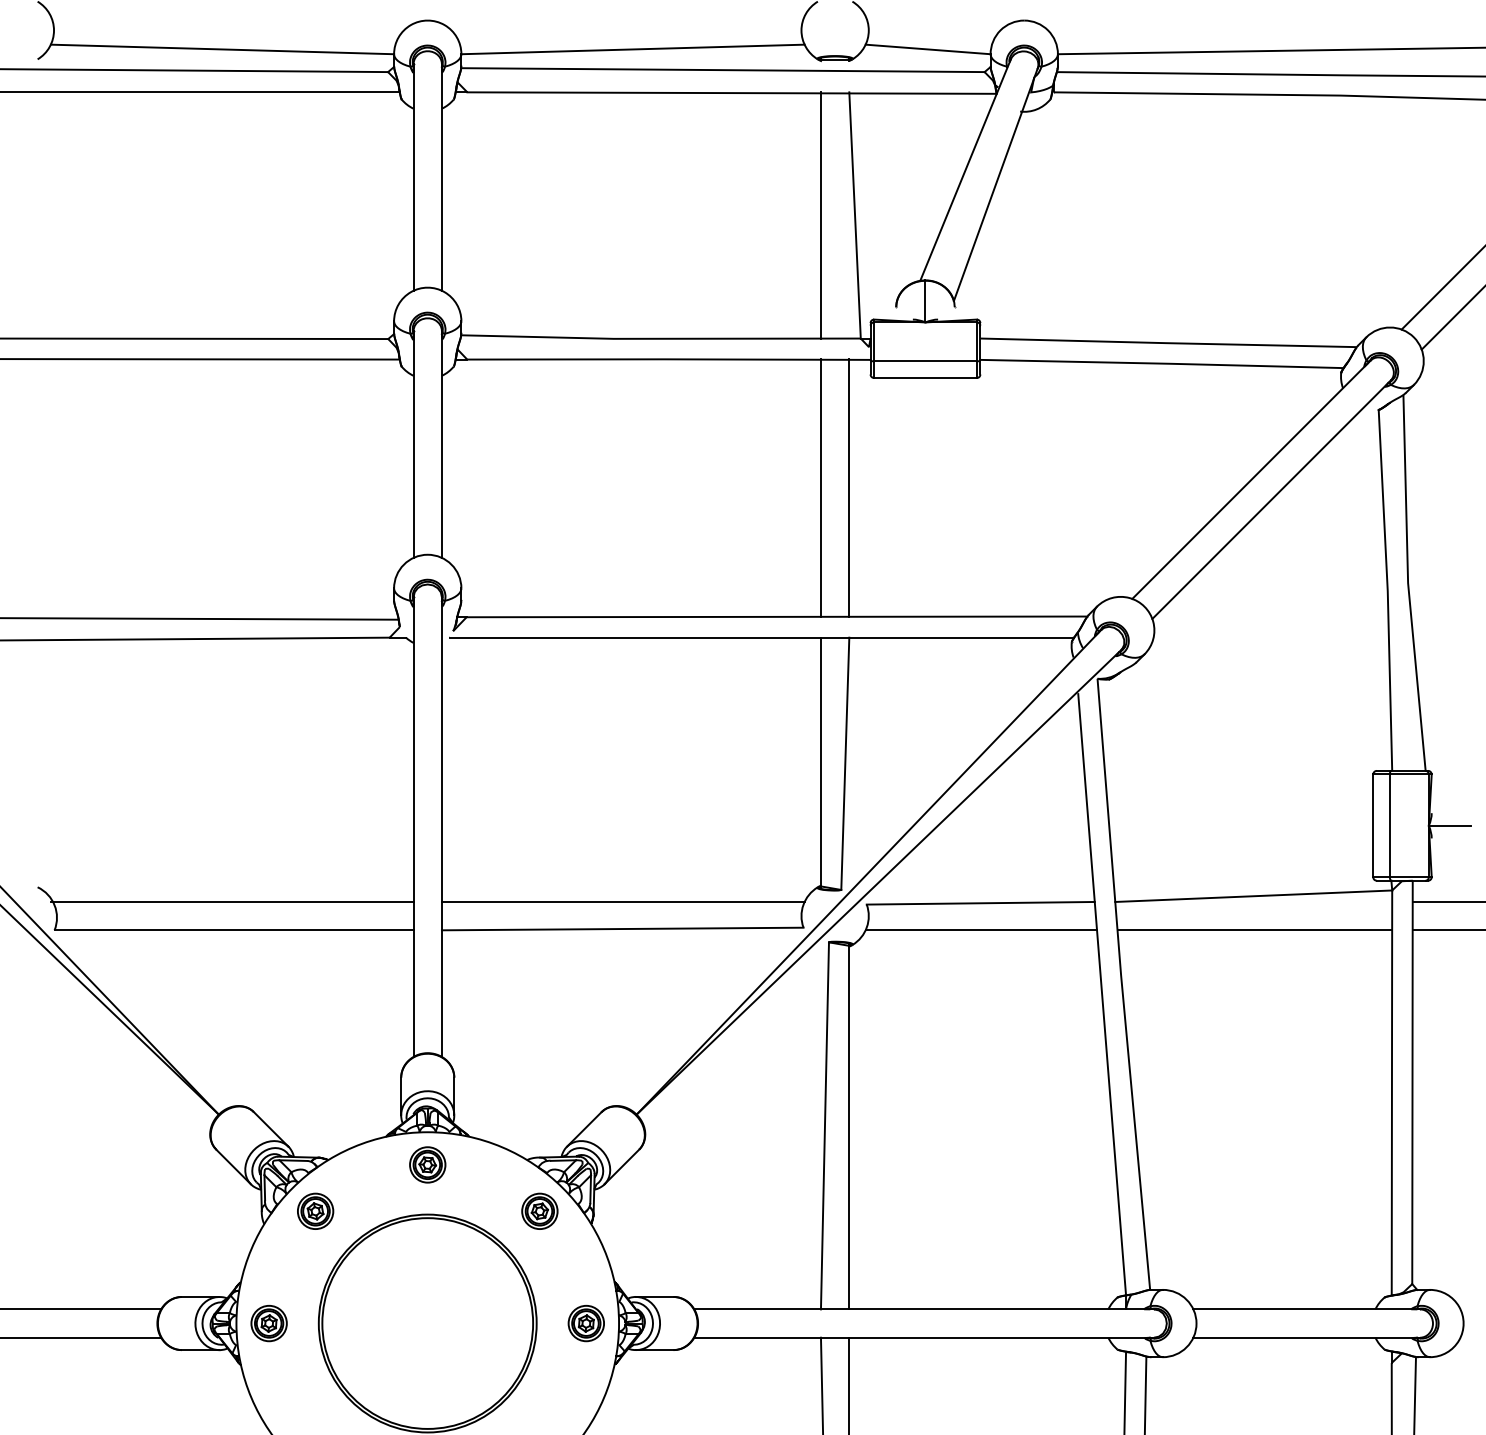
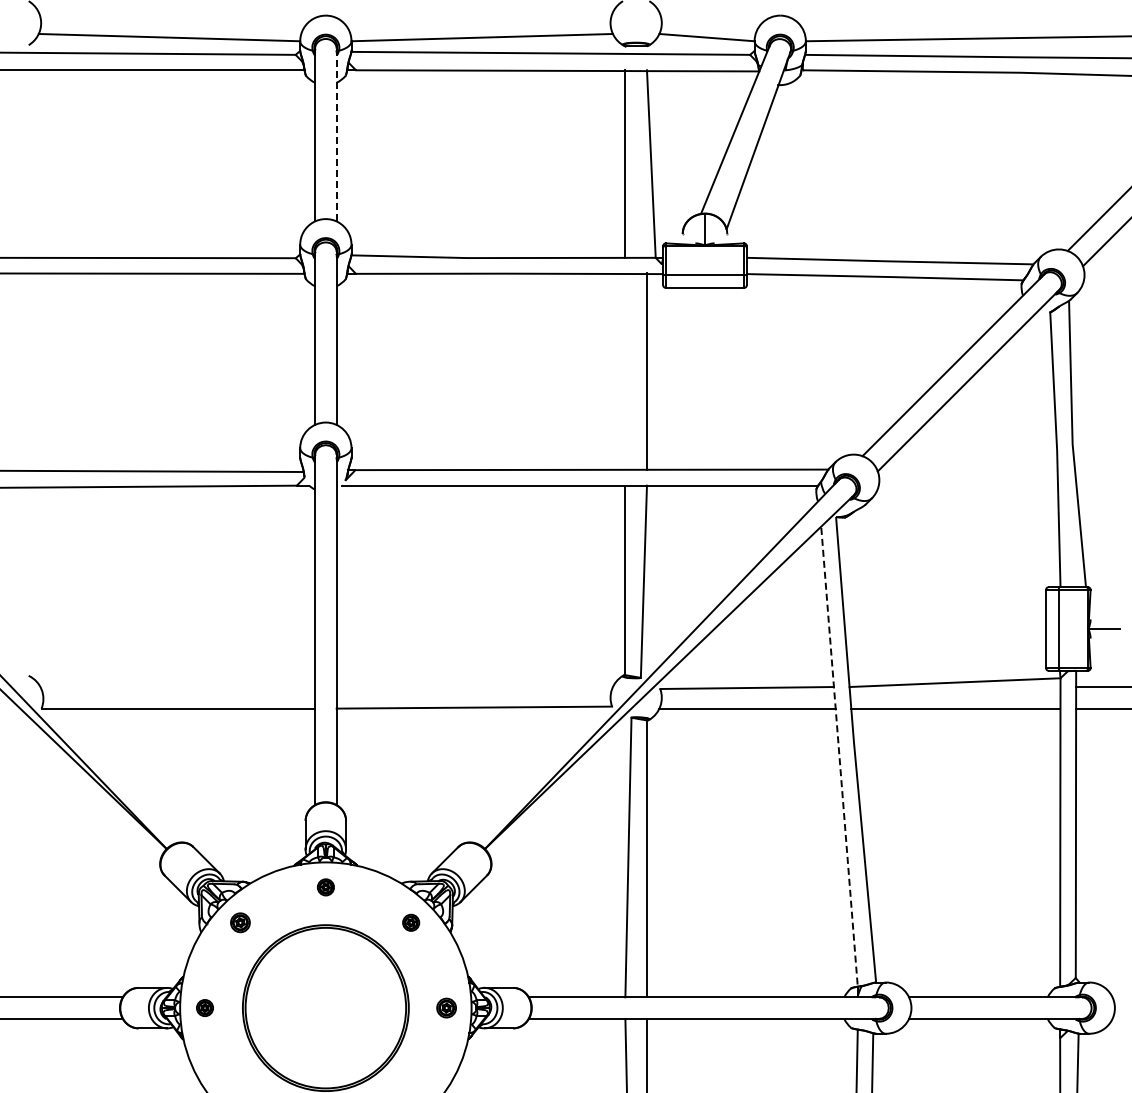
line: (441, 176) -> (336, 134), solid -> dashed
line: (821, 487) -> (625, 371), removed
line: (231, 902) -> (176, 687), removed
line: (622, 902) -> (474, 687), removed
line: (1102, 993) -> (839, 756), solid -> dashed
part: (427, 1165) -> (325, 887), size x0.6
part: (315, 1211) -> (240, 922), size x0.7
part: (538, 1211) -> (410, 922), size x0.6
part: (268, 1322) -> (204, 1007), size x0.6
part: (586, 1322) -> (446, 1007), size x0.7

